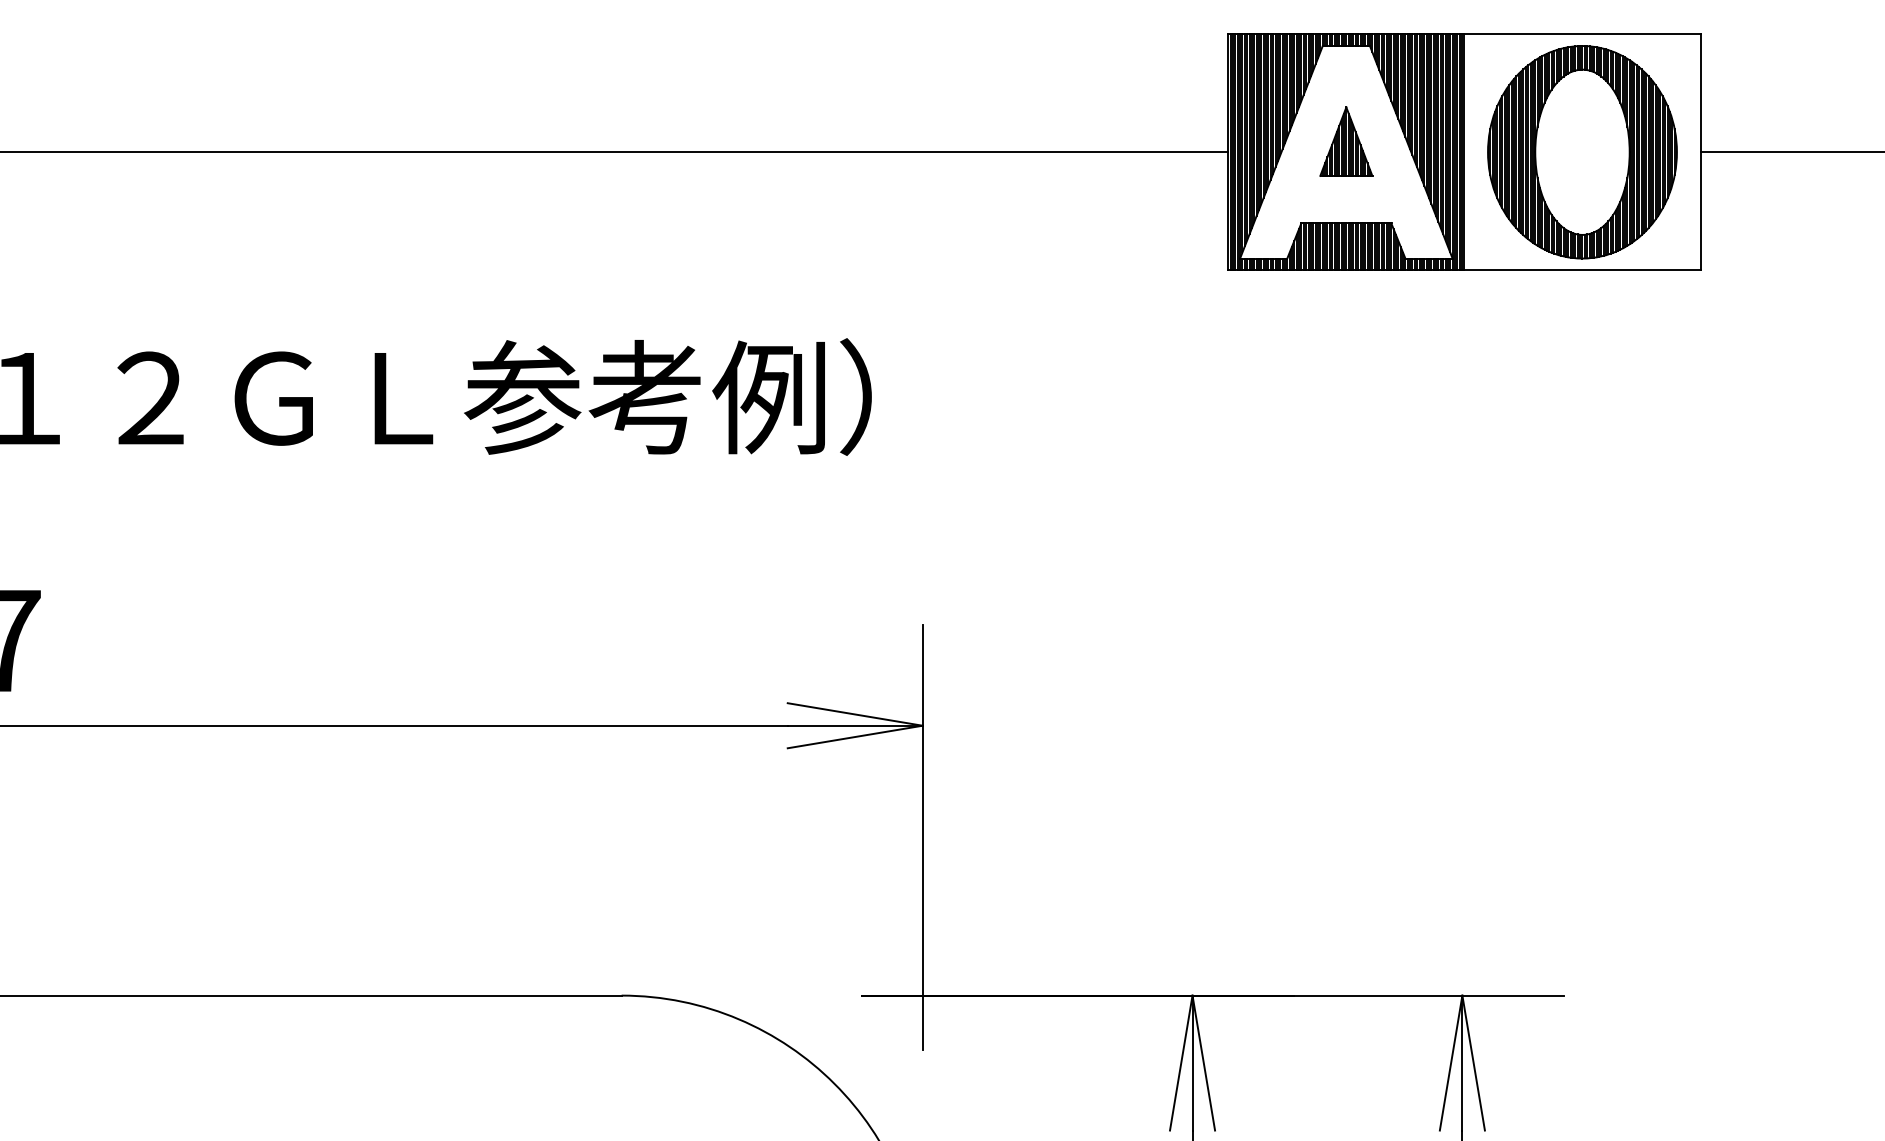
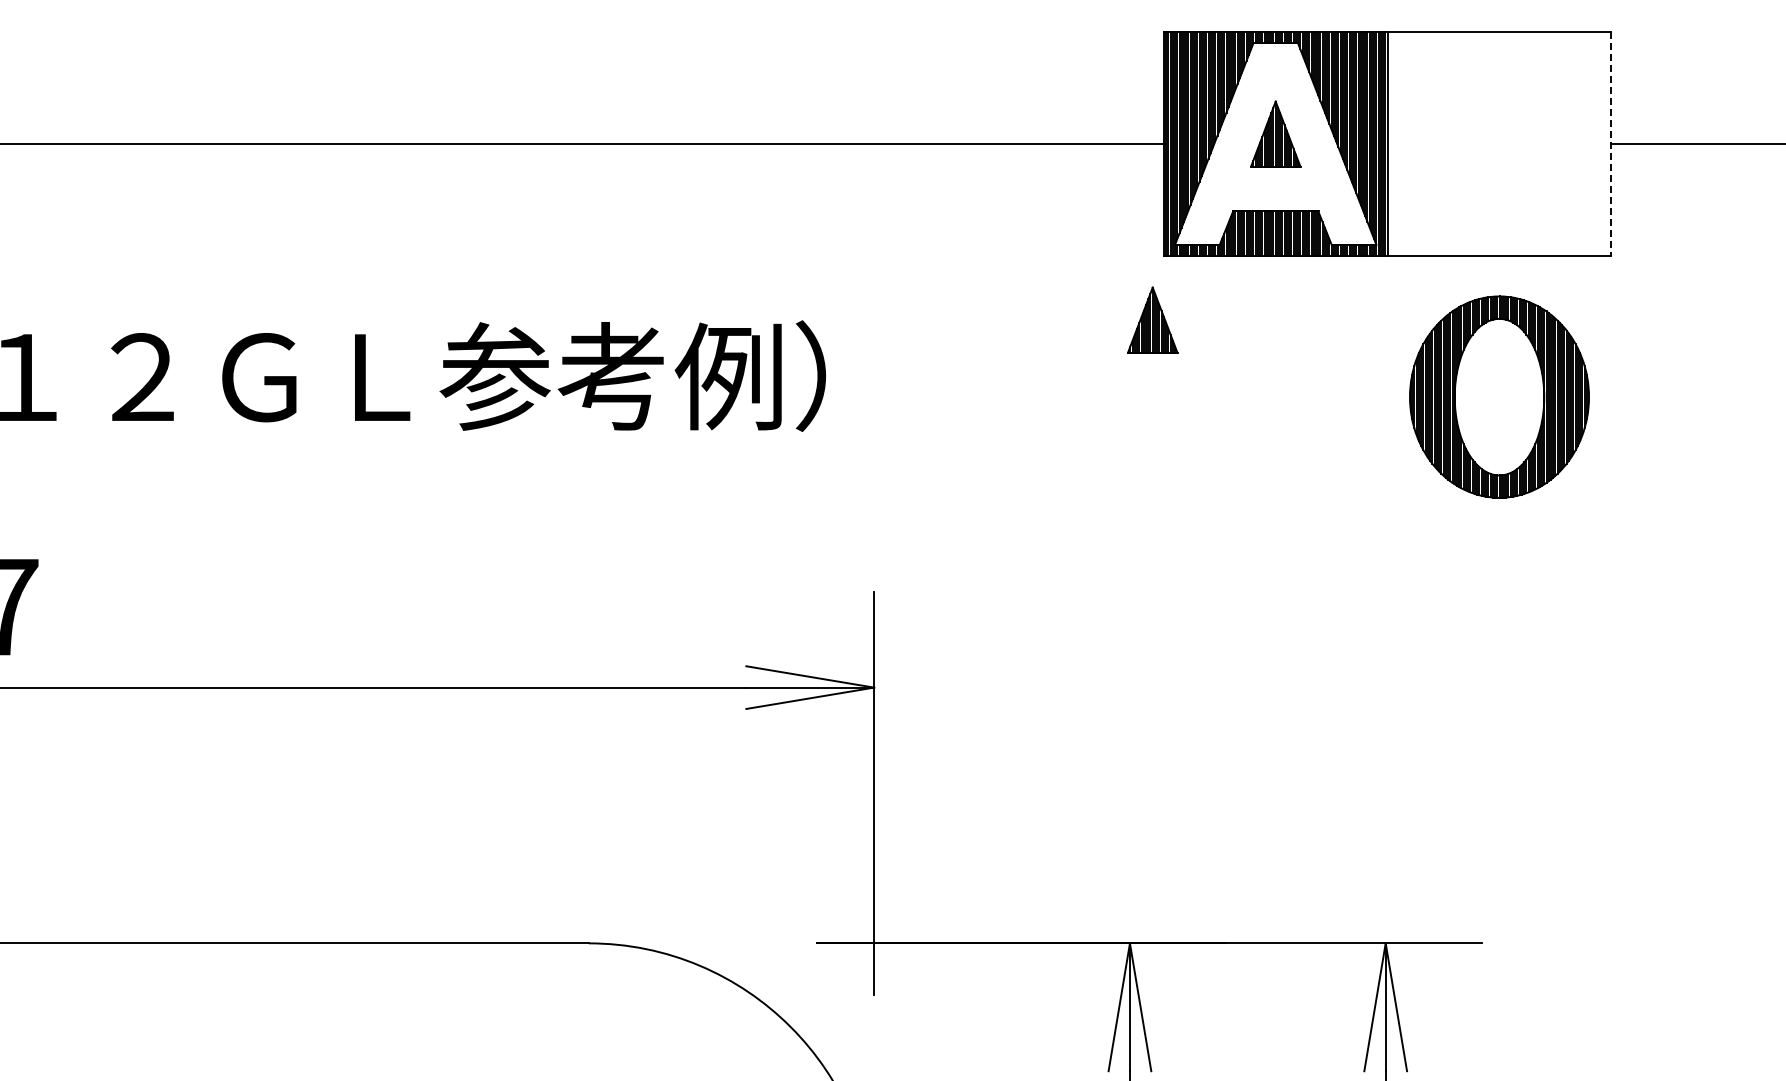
part: (1582, 151) -> (1499, 396), moved
line: (1700, 152) -> (1611, 144), solid -> dashed
part: (1216, 337) -> (1152, 319), added

